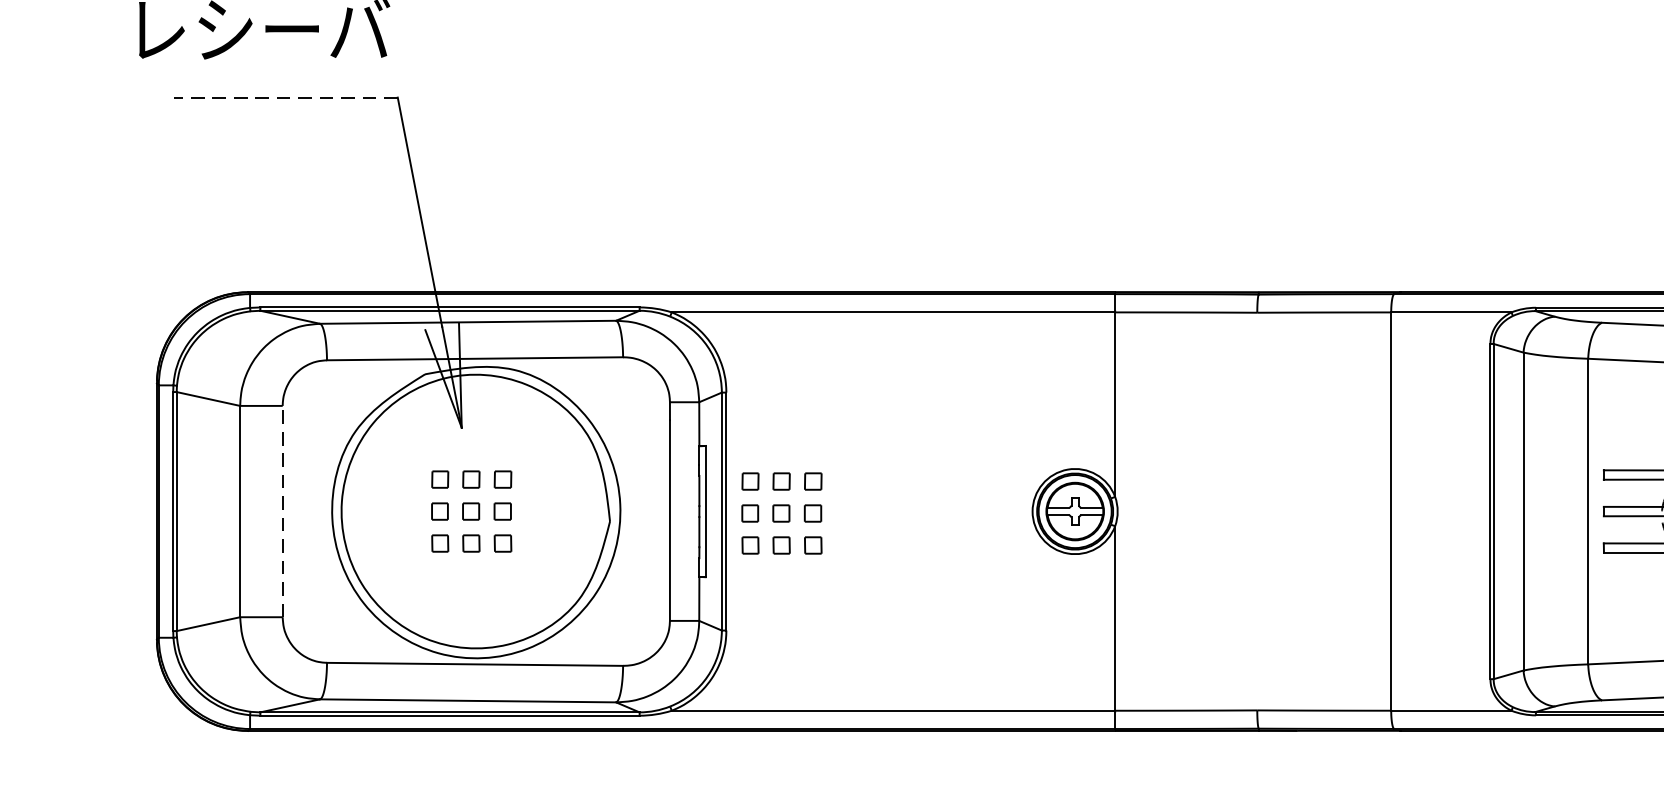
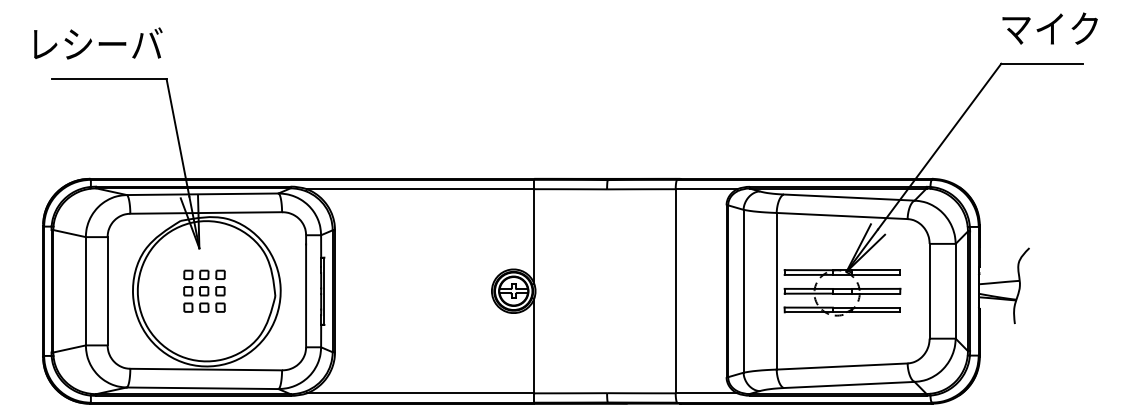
line: (284, 98) -> (108, 79), dashed -> solid
line: (282, 510) -> (107, 290), dashed -> solid
part: (781, 512) -> (363, 291), removed

